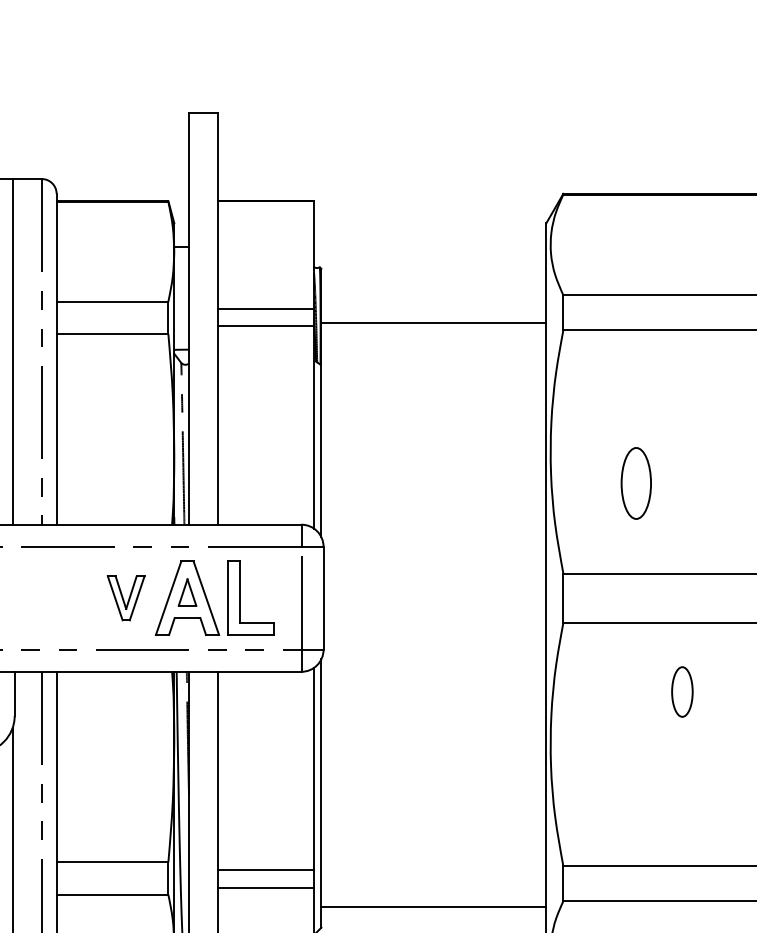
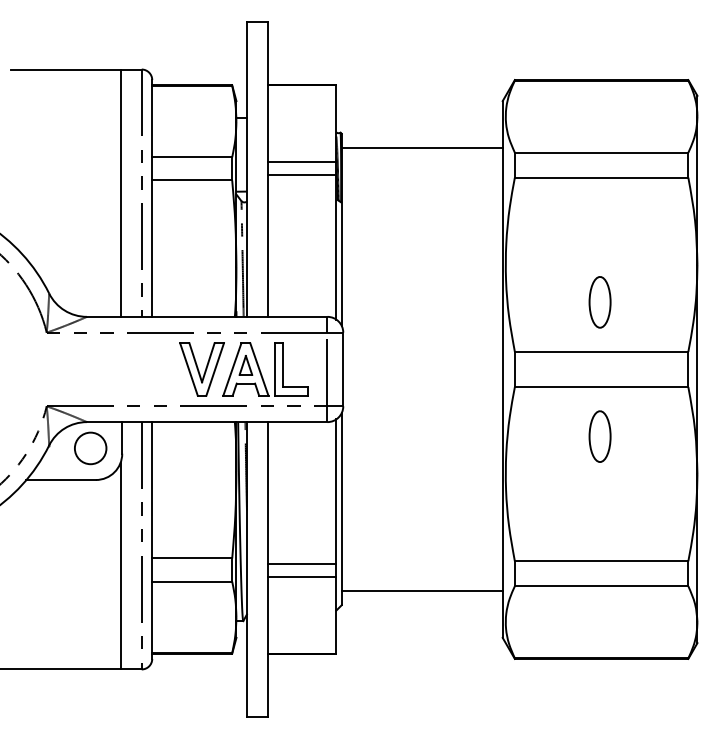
line: (432, 322) -> (421, 148), moved
part: (635, 483) -> (599, 302), moved
part: (125, 598) -> (201, 369), size x1.67
part: (681, 691) -> (599, 436), size x1.43

